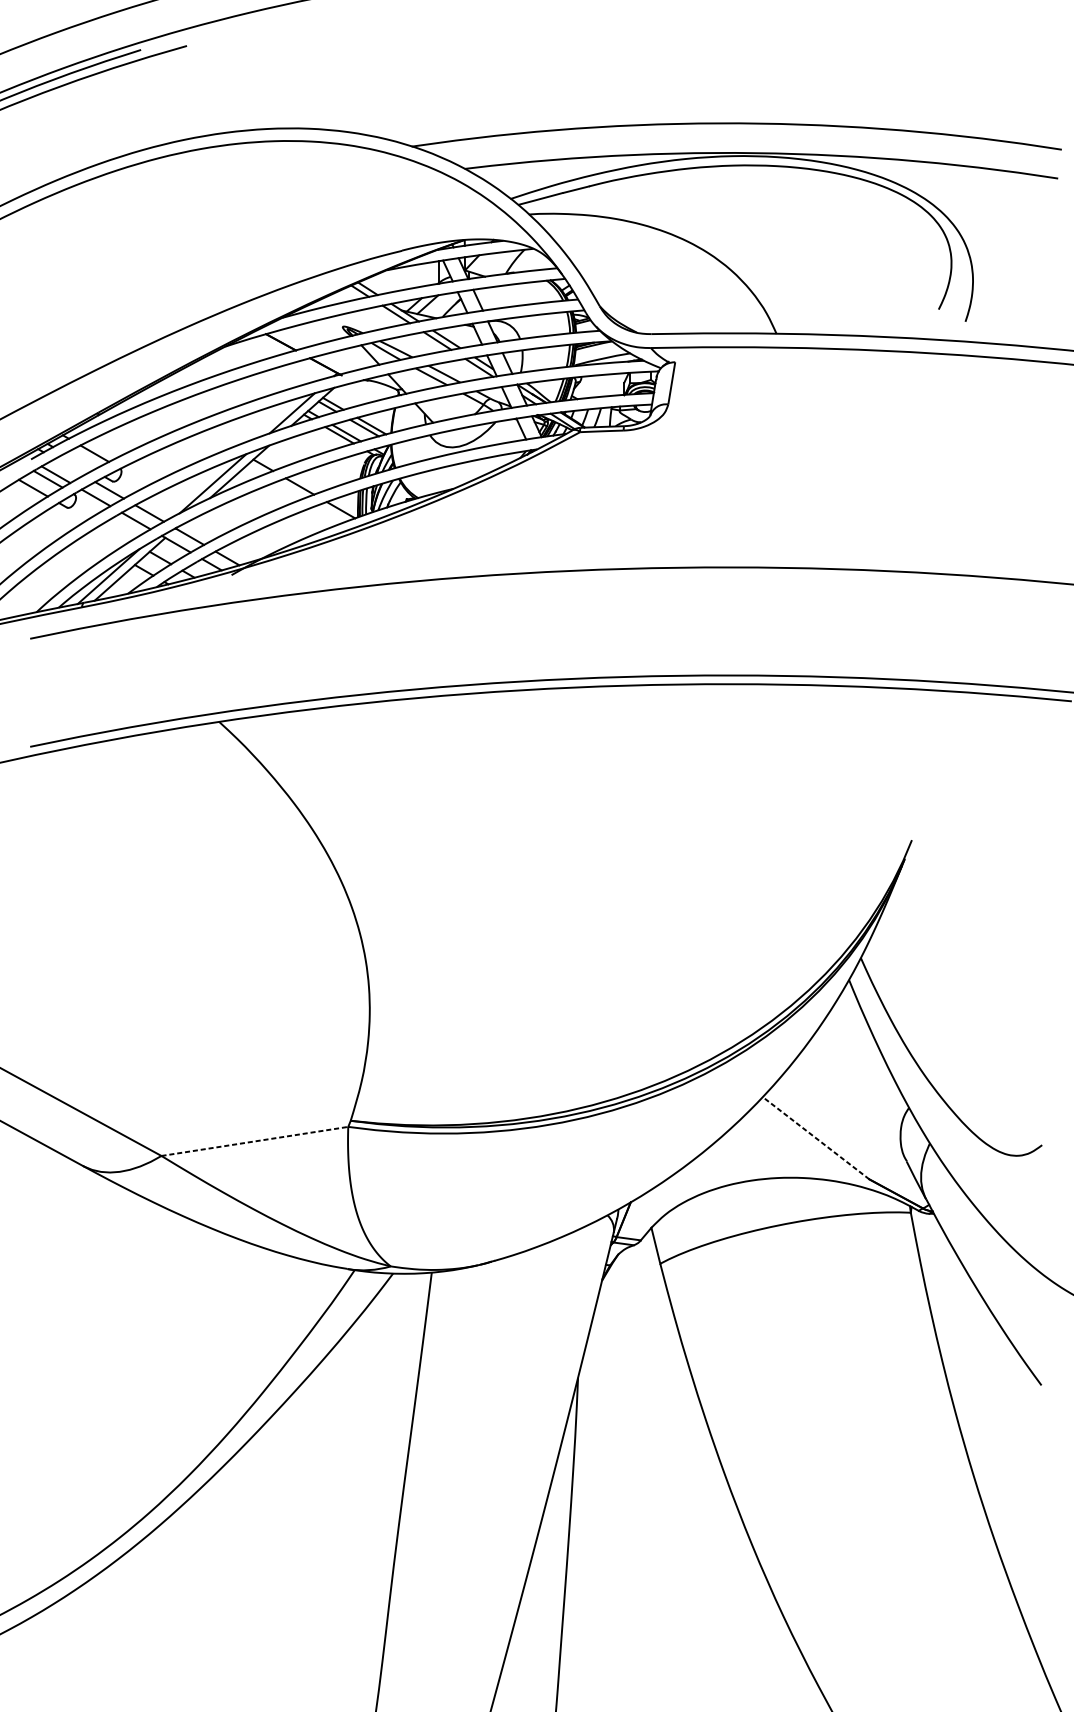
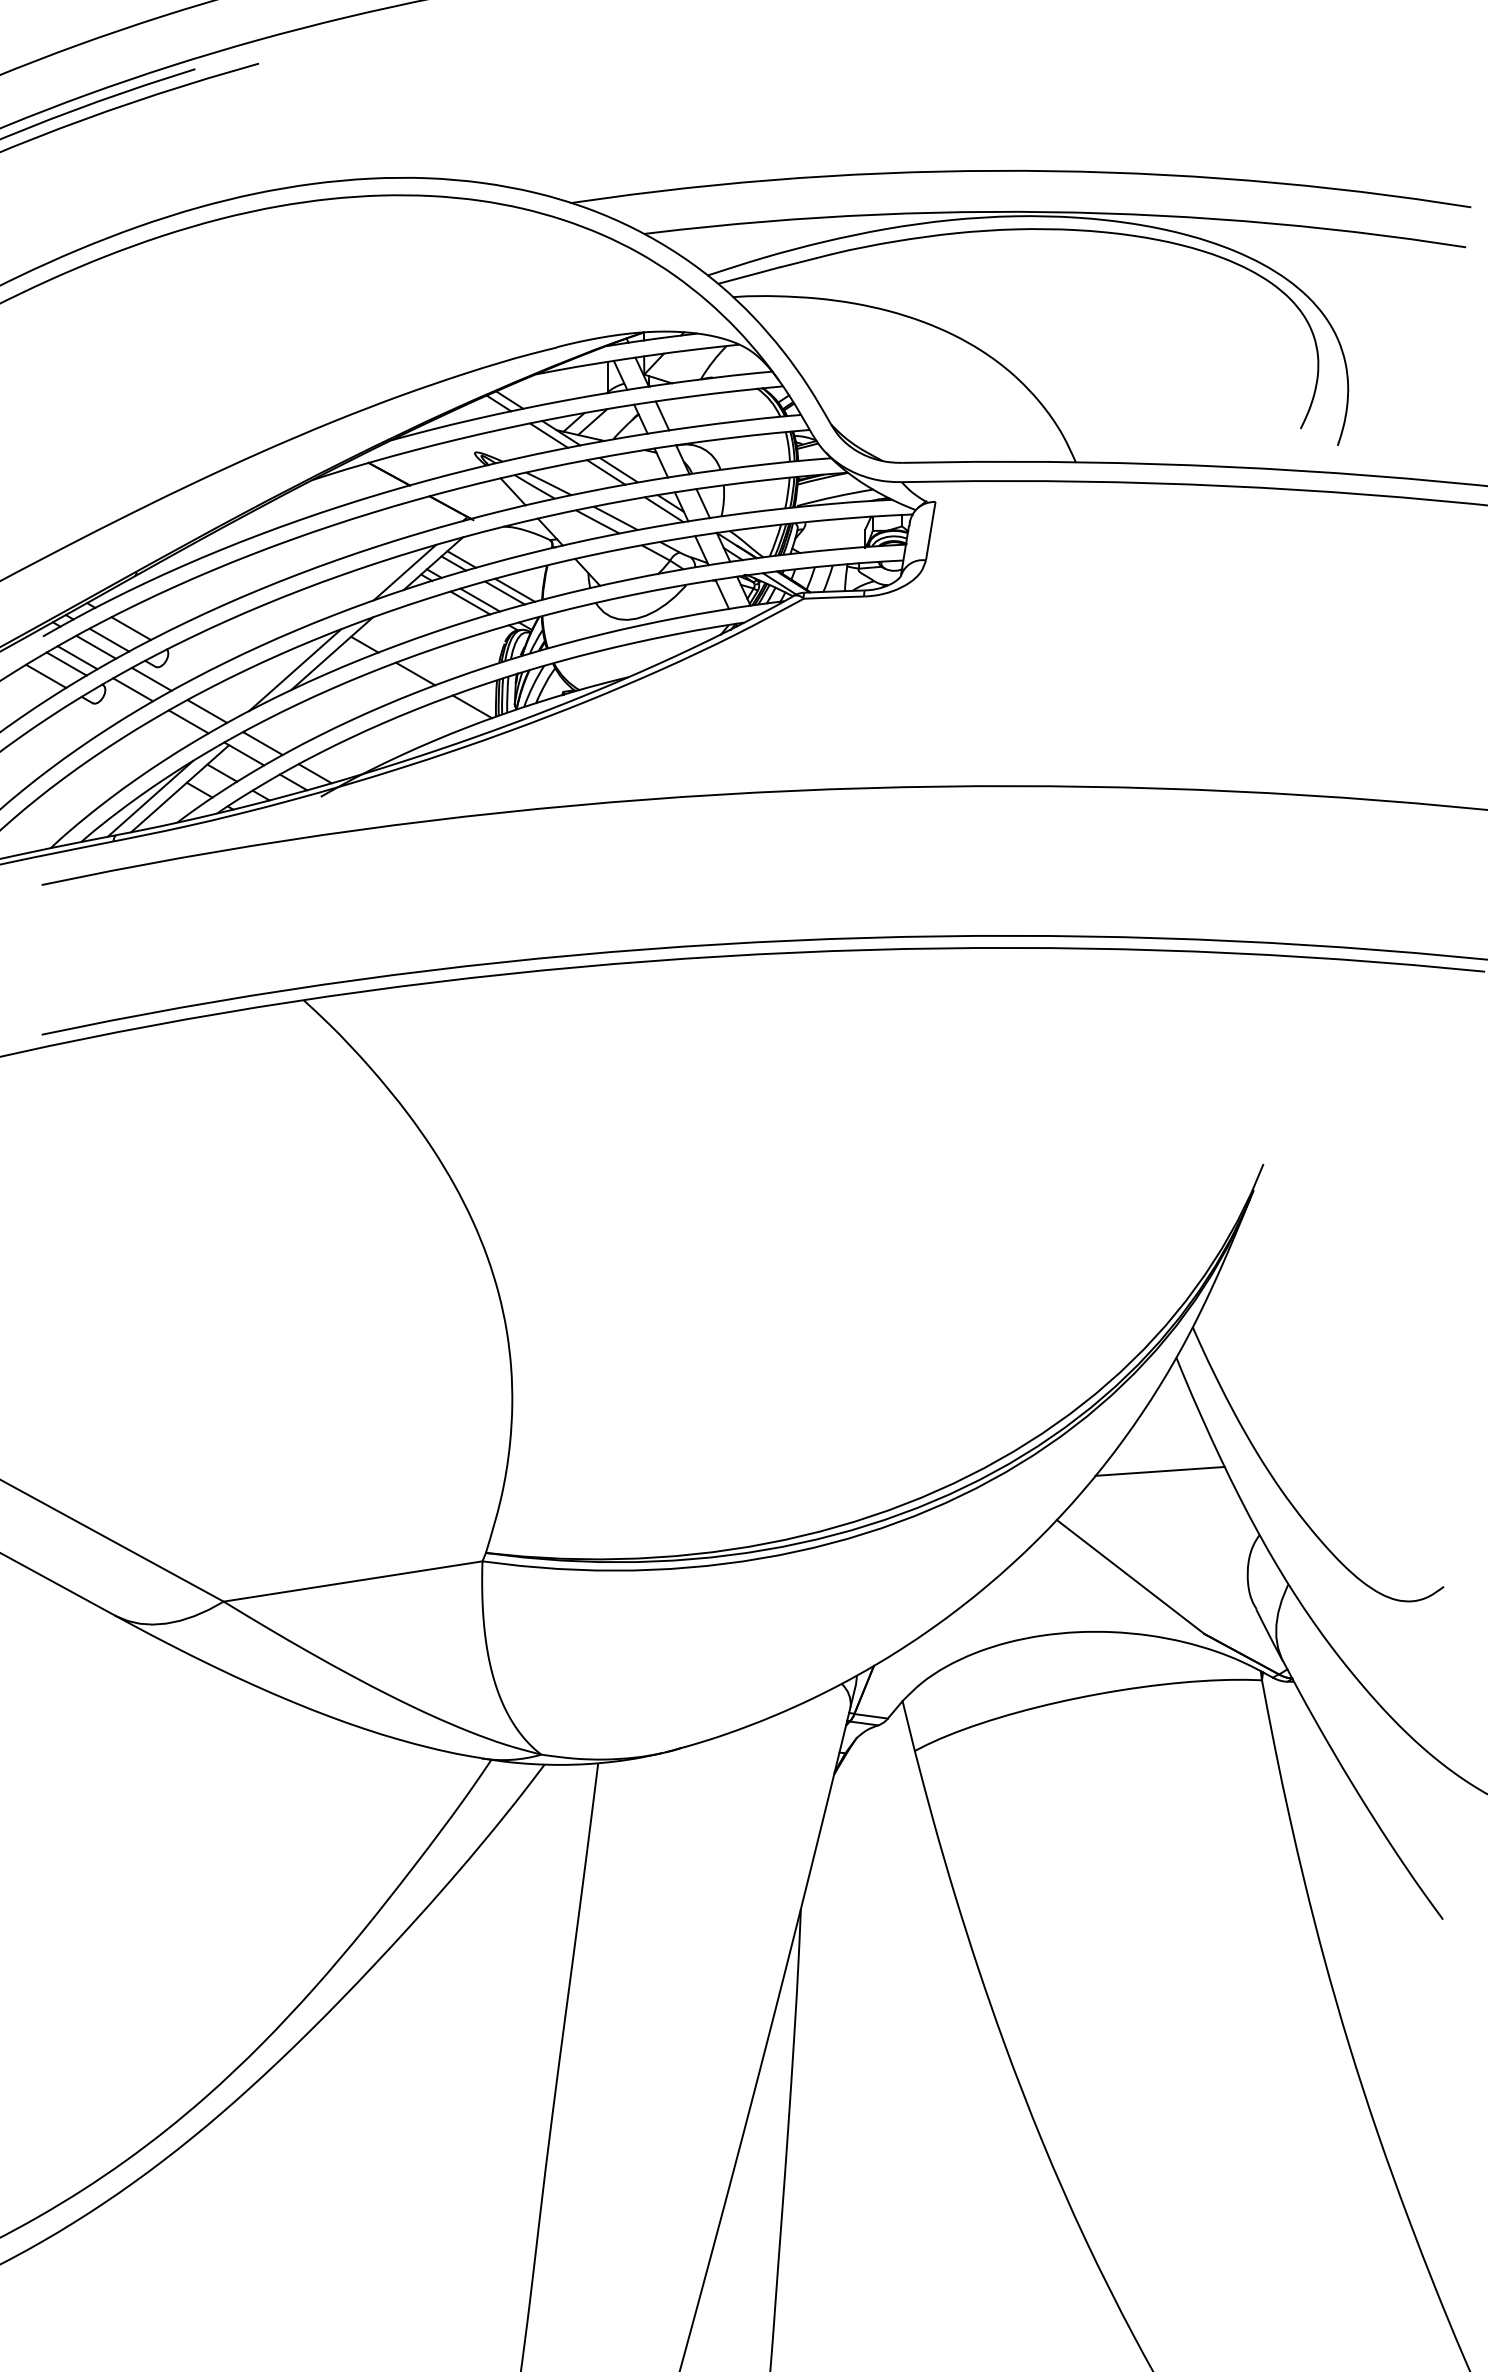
line: (79, 461) -> (109, 639), added
line: (69, 466) -> (96, 646), added
line: (836, 1061) -> (1159, 1470), added
line: (815, 1137) -> (1130, 1576), dashed -> solid
line: (255, 1141) -> (353, 1581), dashed -> solid

